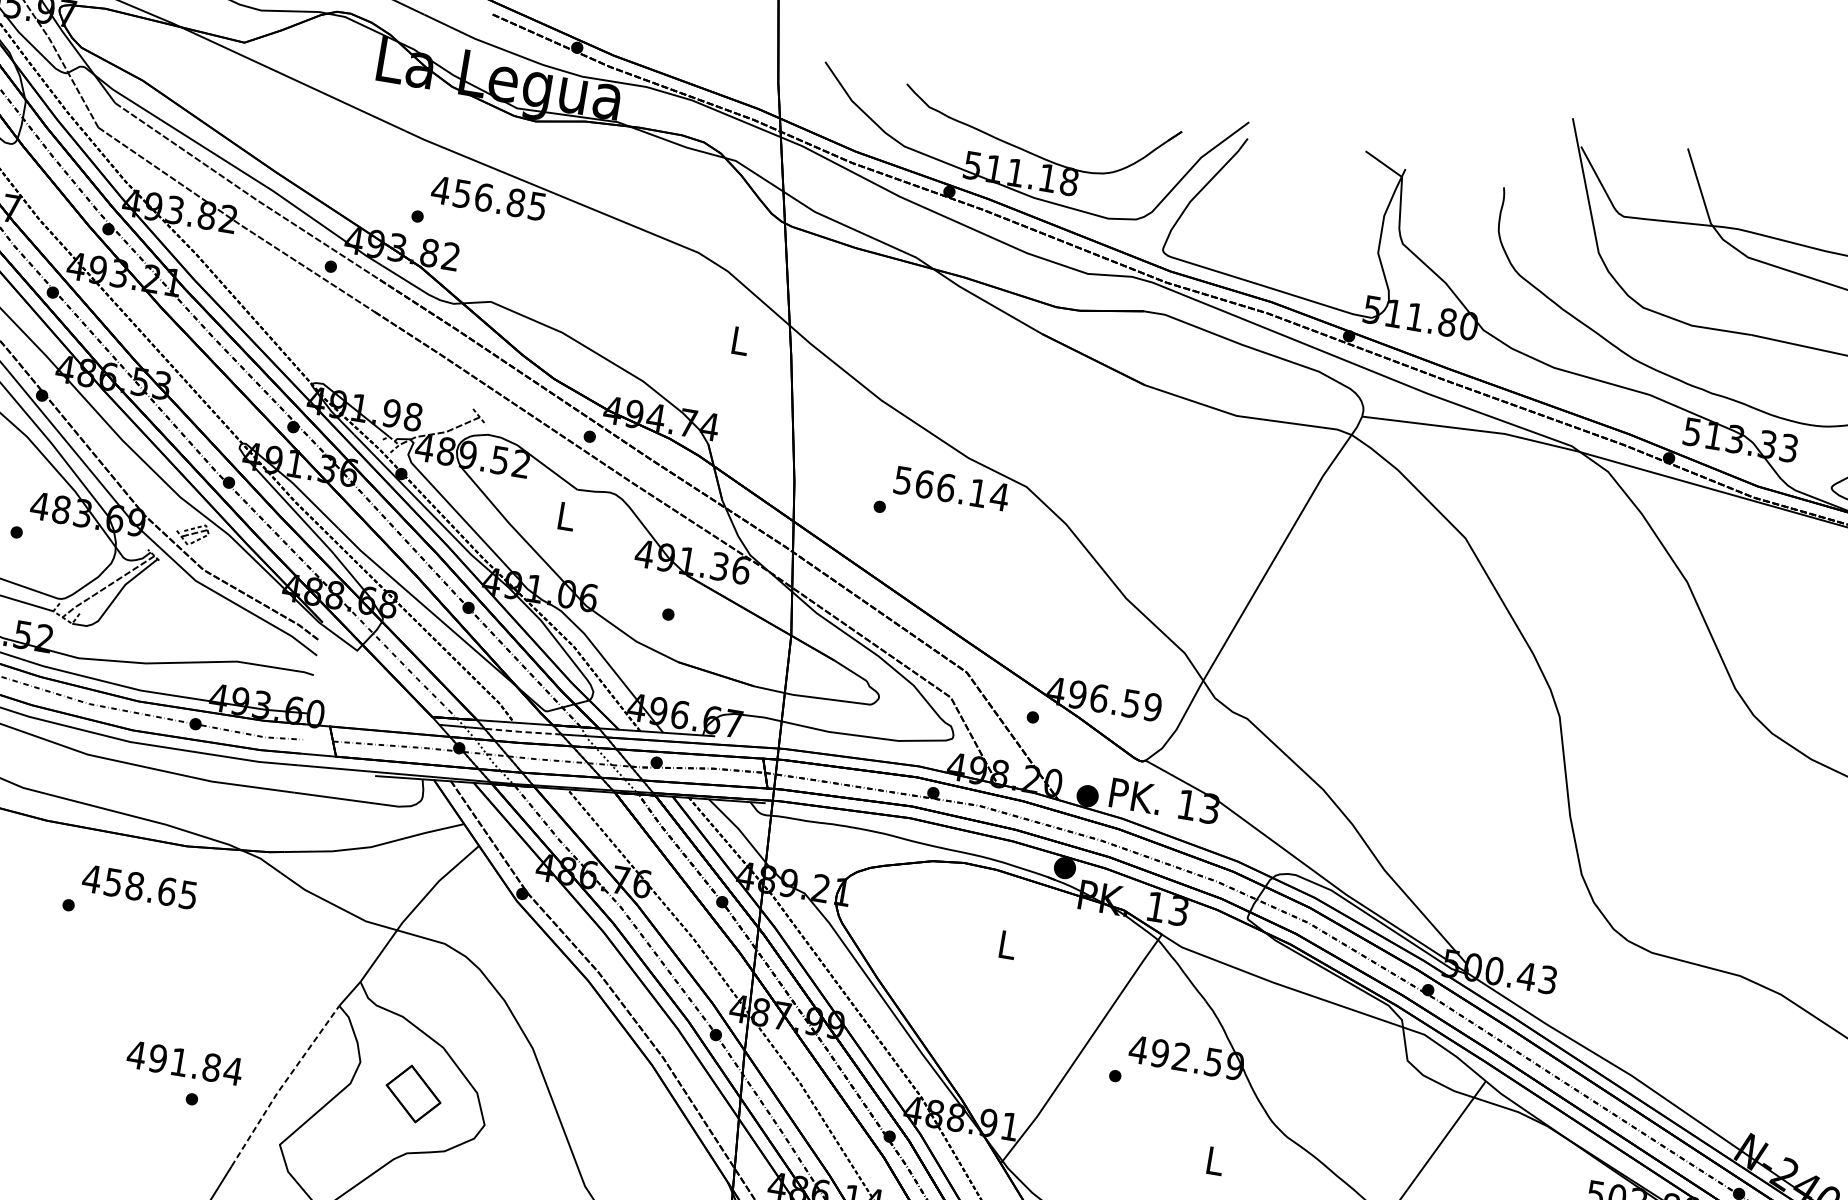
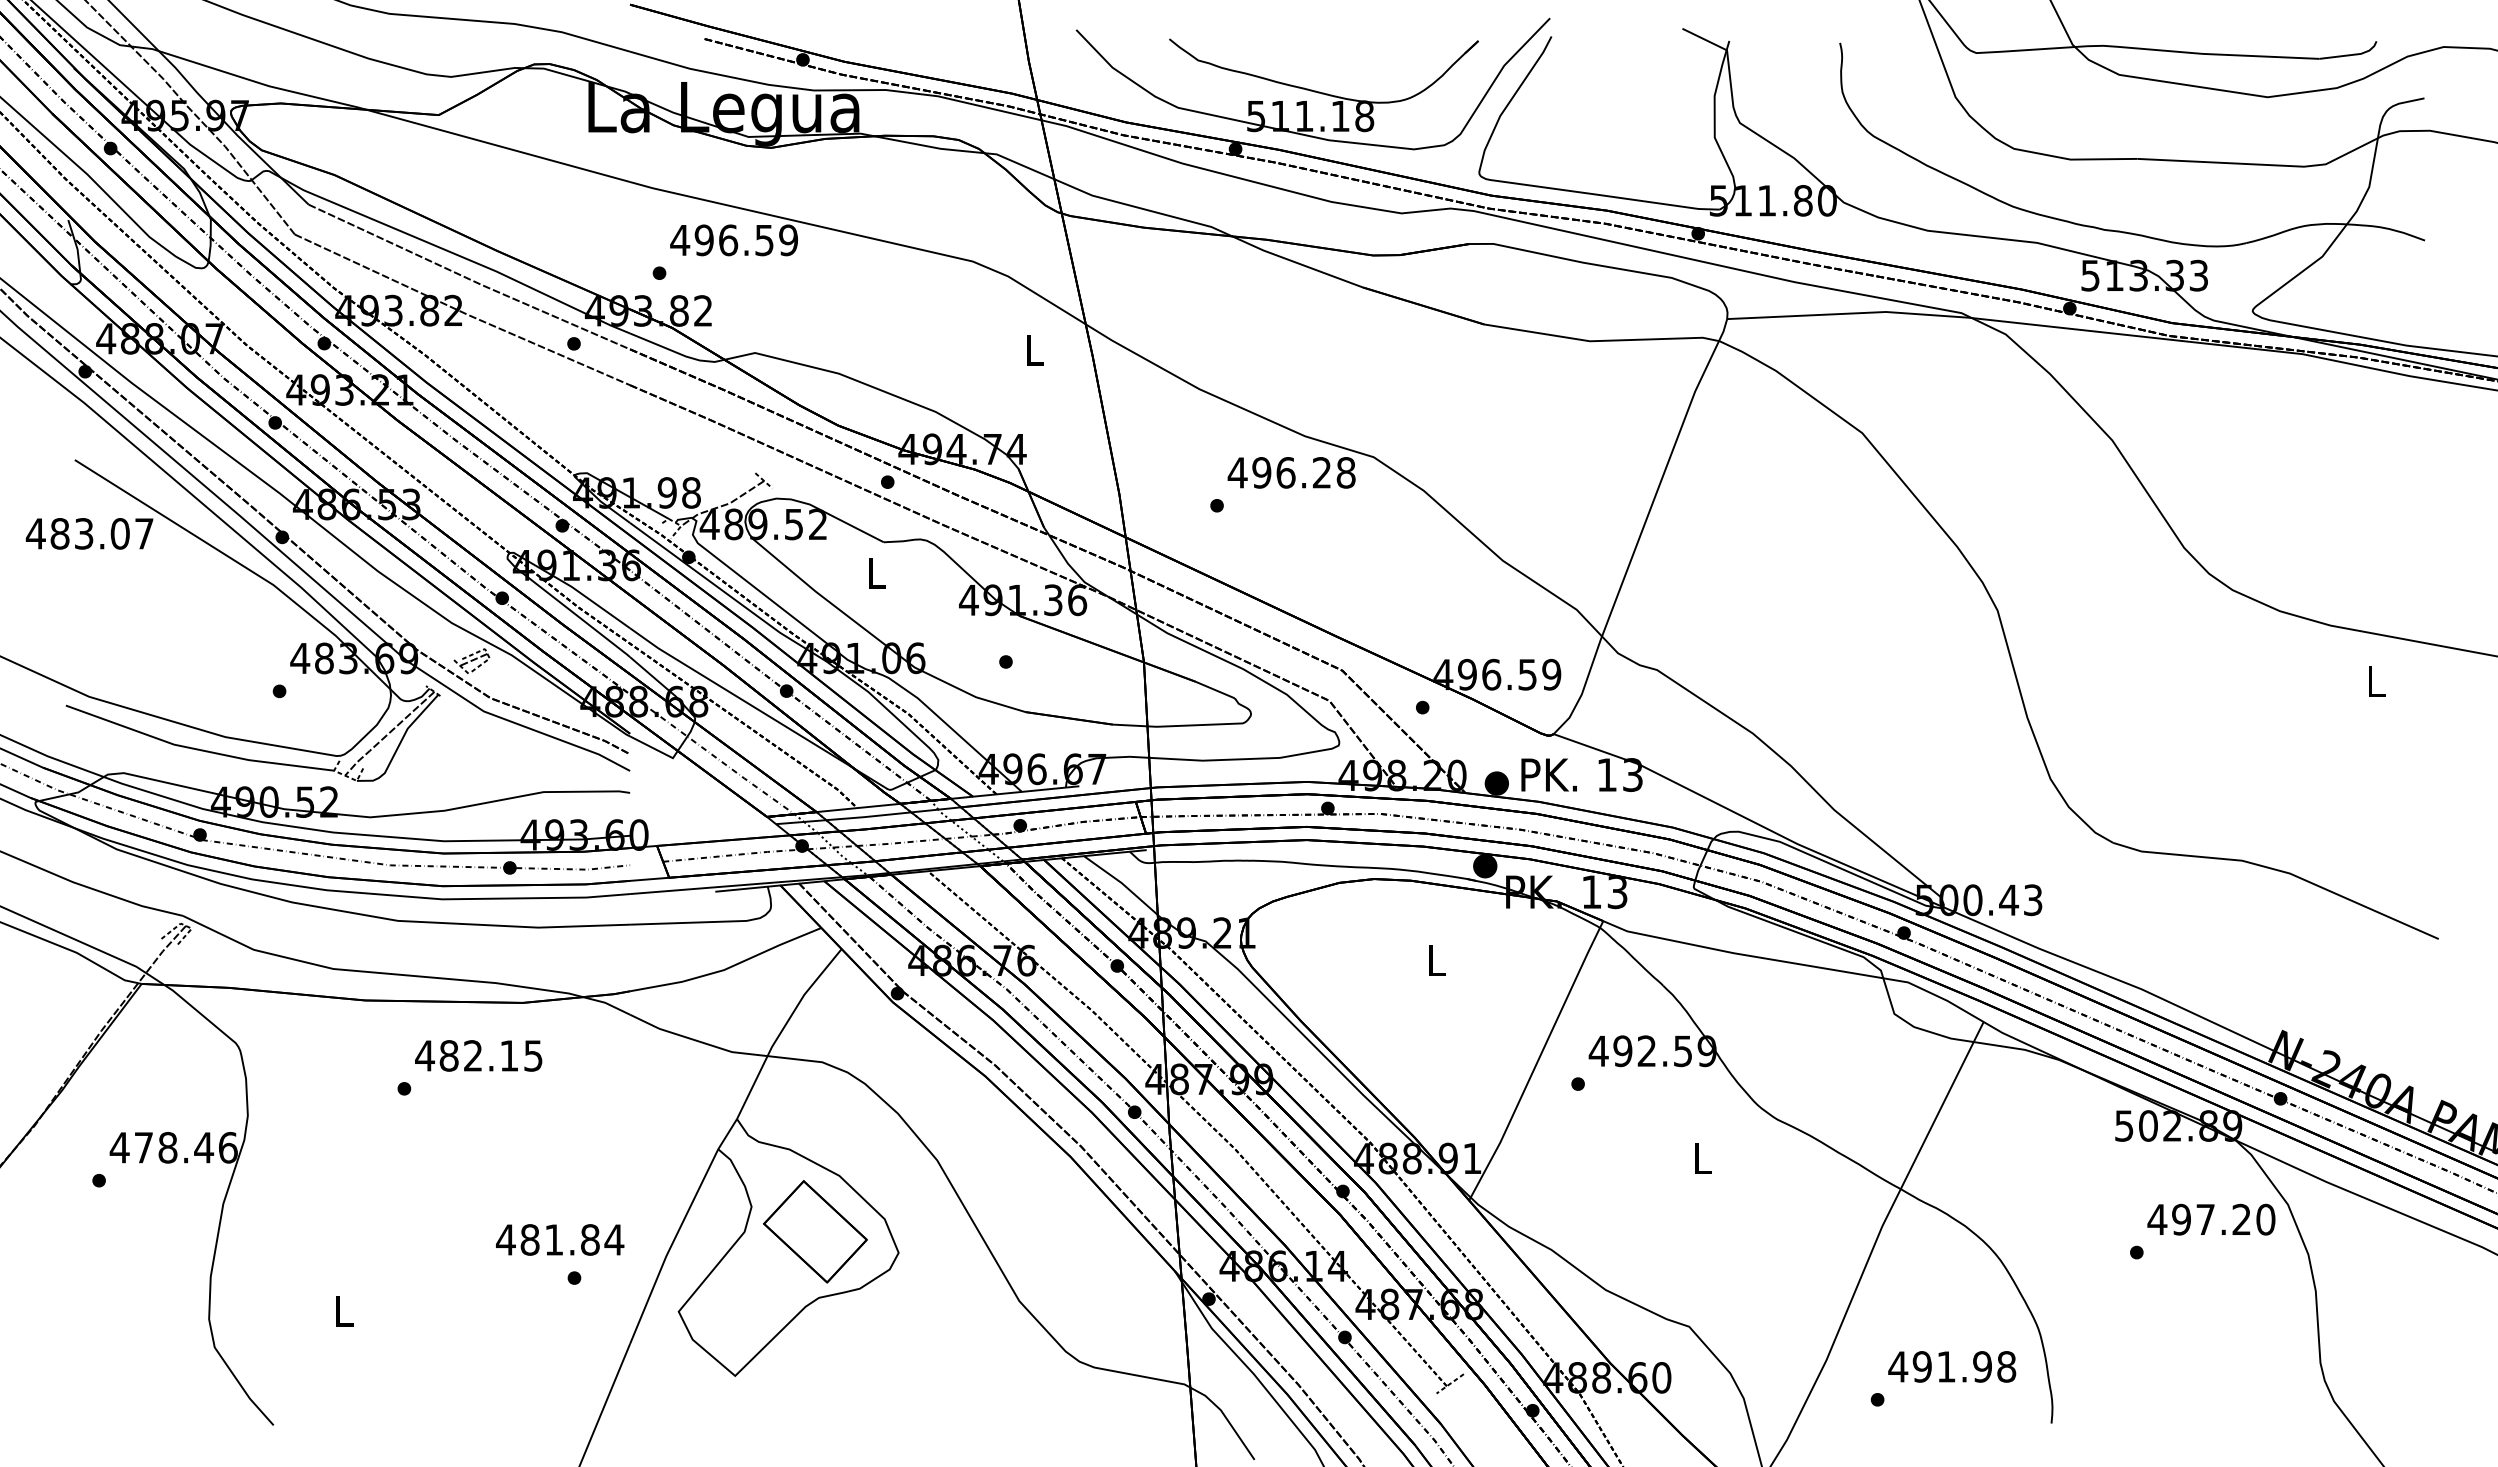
text: (499, 200) -> (746, 240), 456.85 -> 496.59
text: (951, 488) -> (1291, 472), 566.14 -> 496.28
line: (522, 731) -> (868, 816), dashed -> solid
text: (140, 886) -> (479, 1055), 458.65 -> 482.15
text: (157, 1058) -> (529, 1239), 491.84 -> 481.84
line: (283, 1084) -> (671, 1245), dashed -> solid
part: (413, 1093) -> (815, 1231), size x1.67

